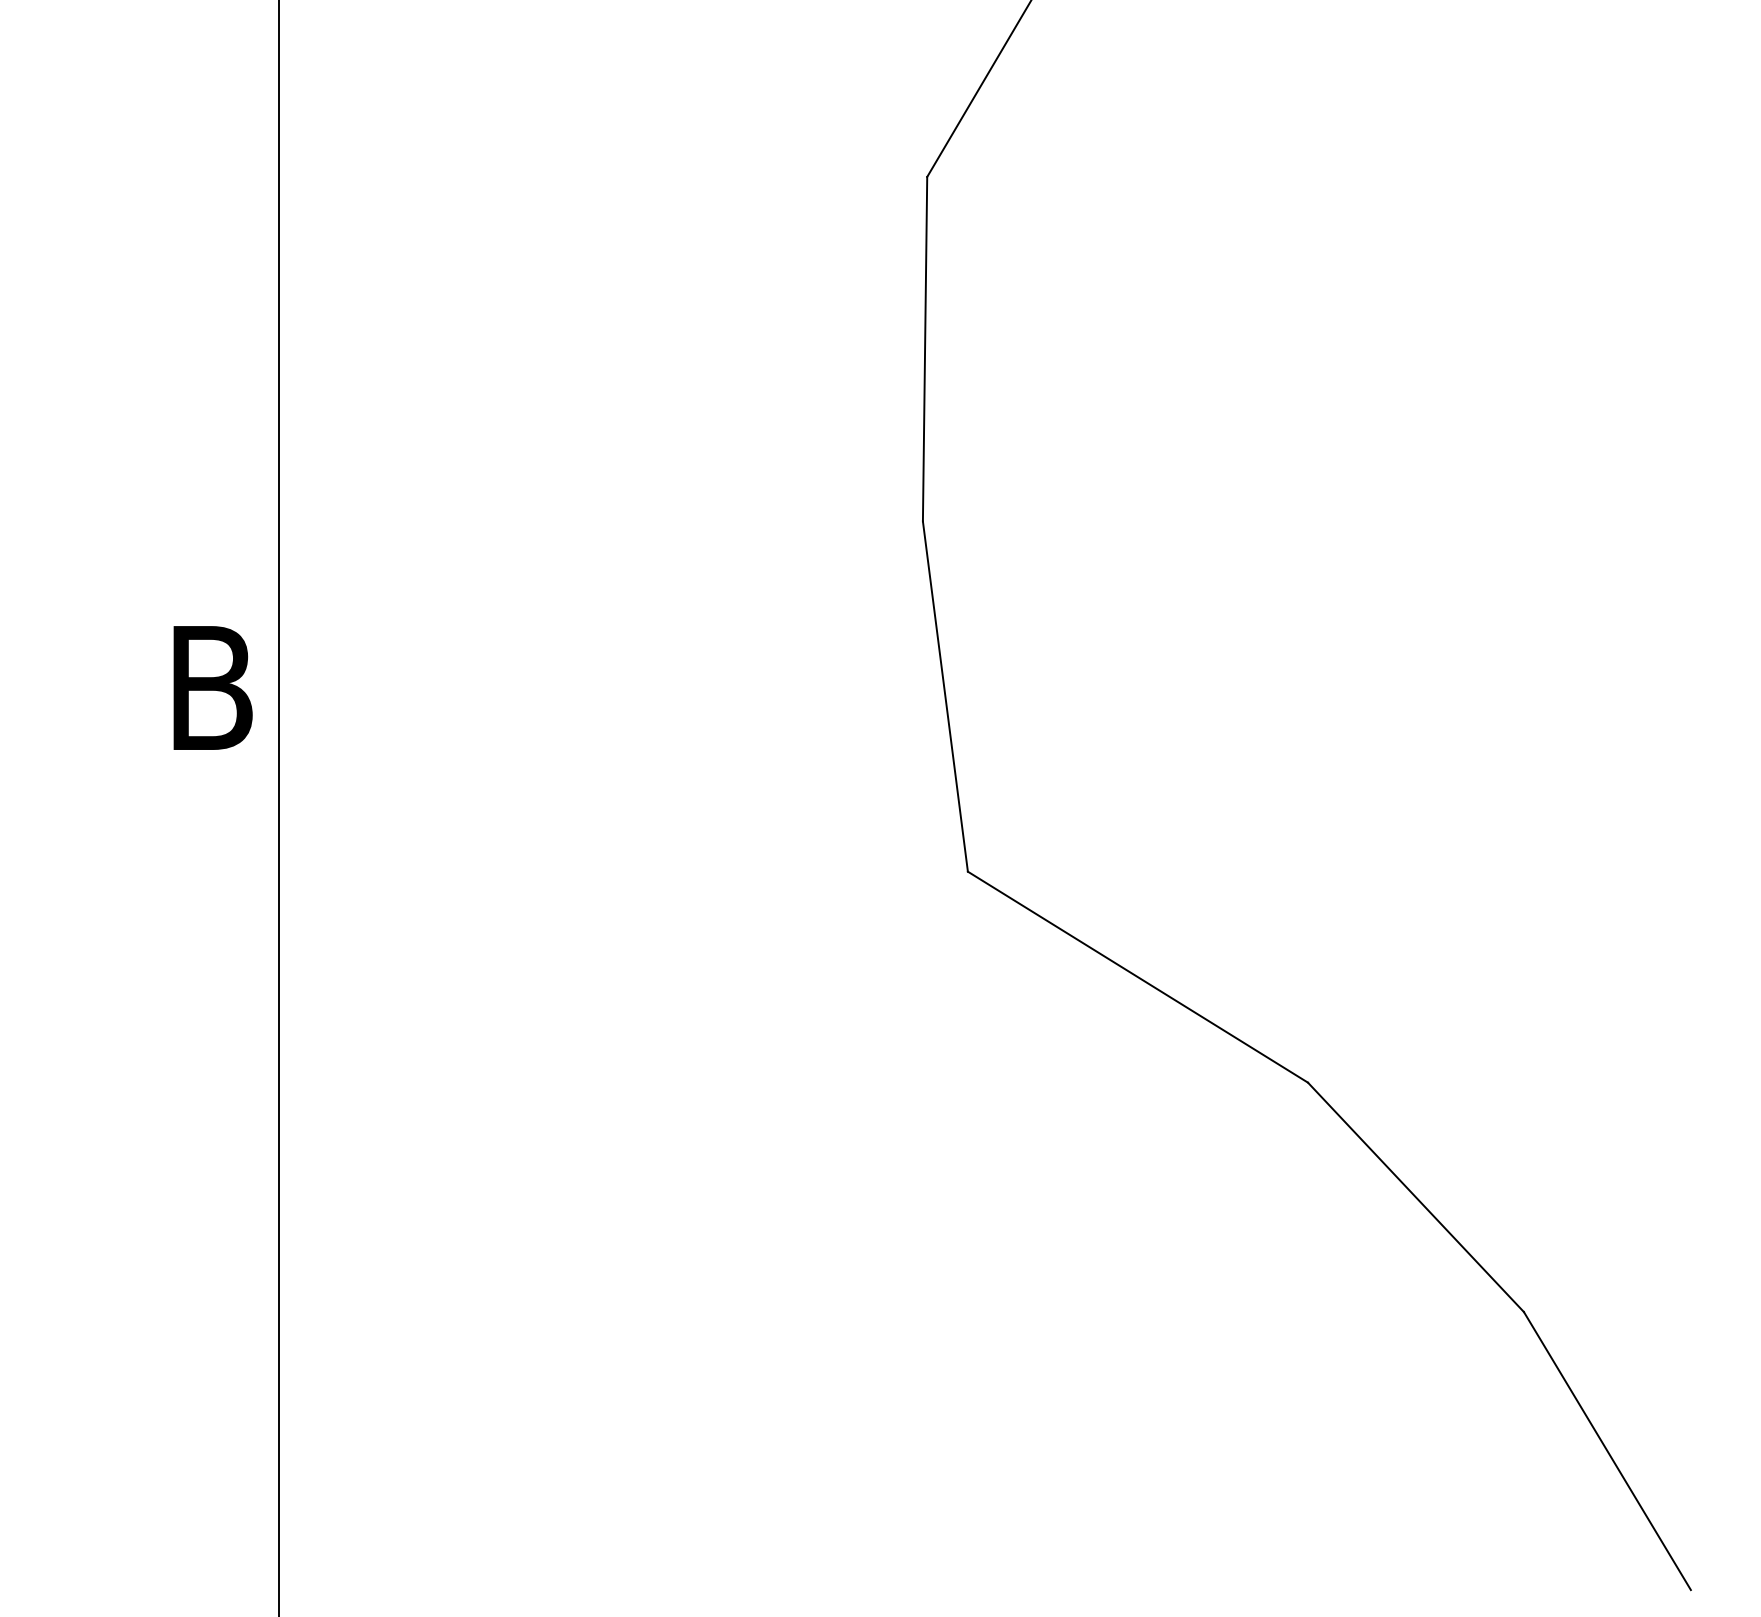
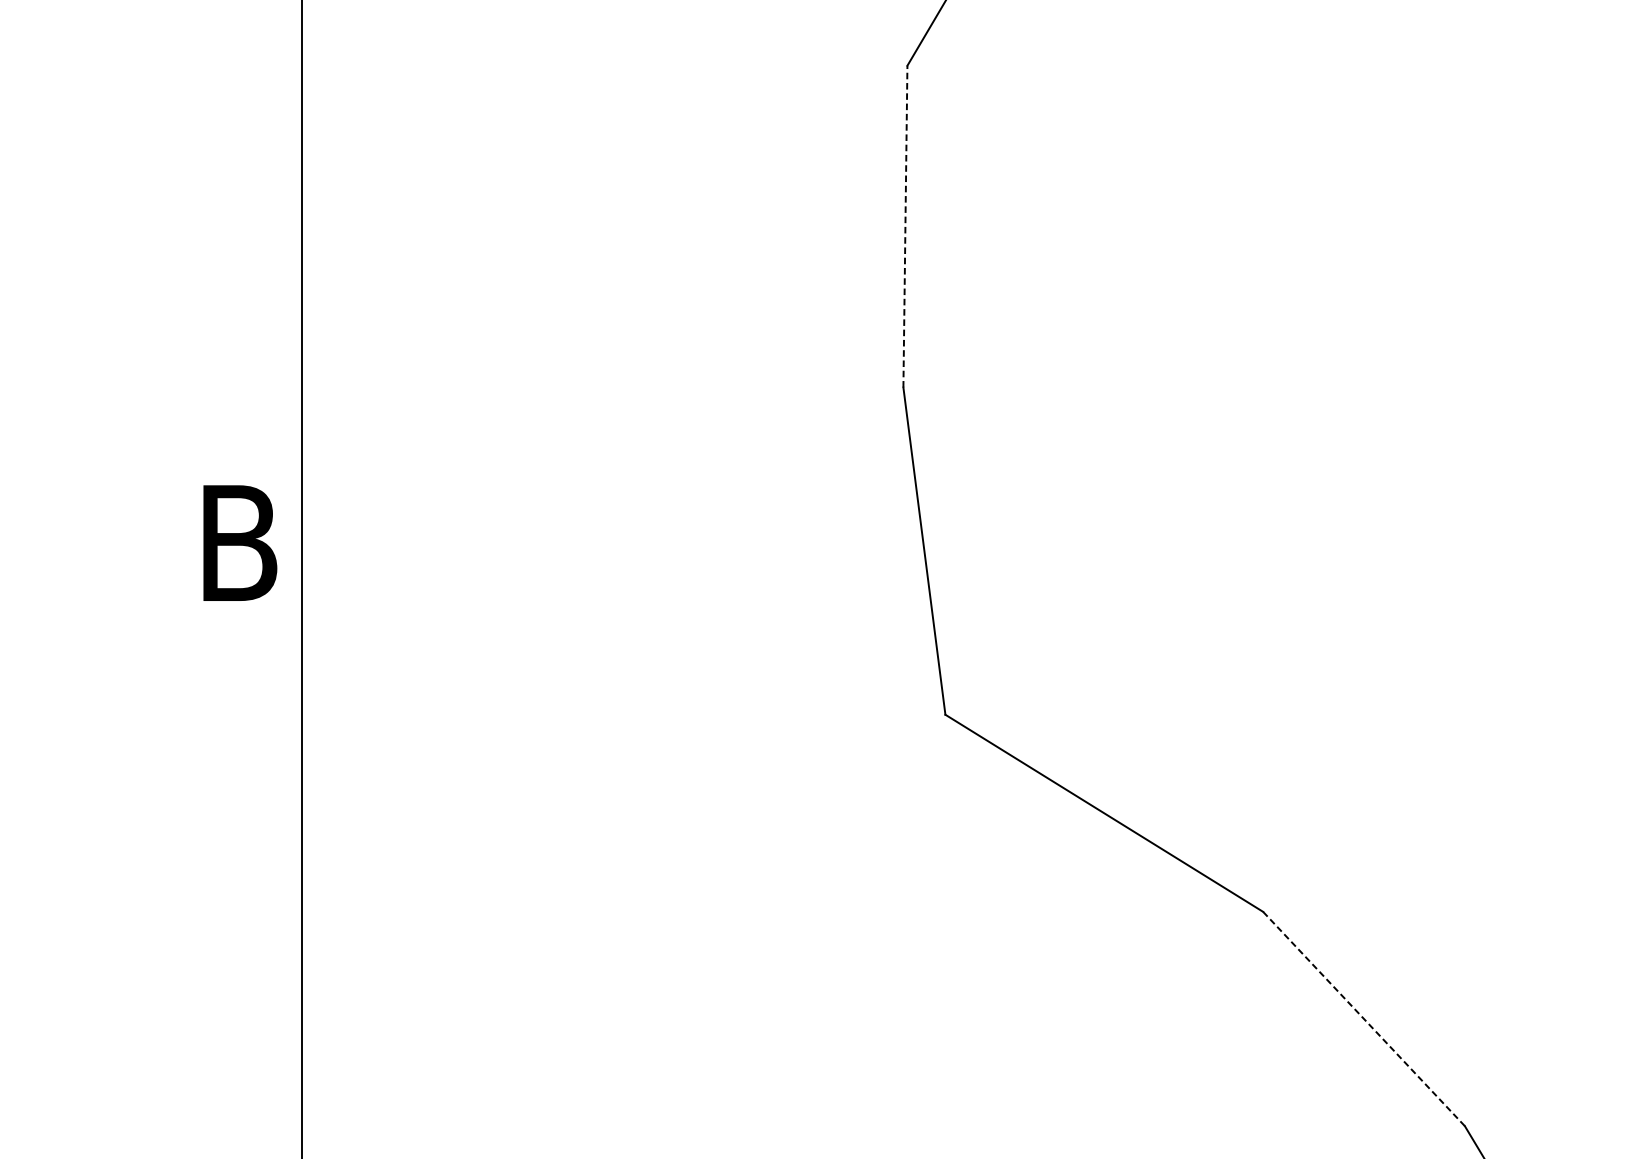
line: (925, 348) -> (905, 225), solid -> dashed
line: (1415, 1197) -> (1363, 1019), solid -> dashed

